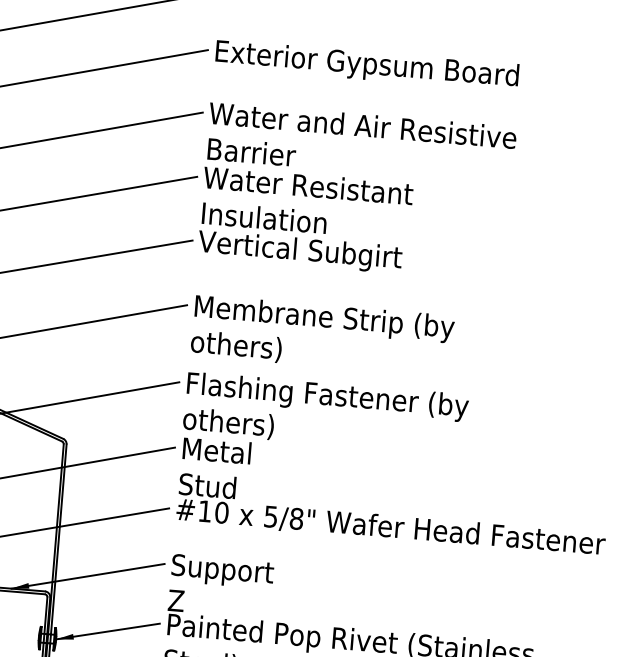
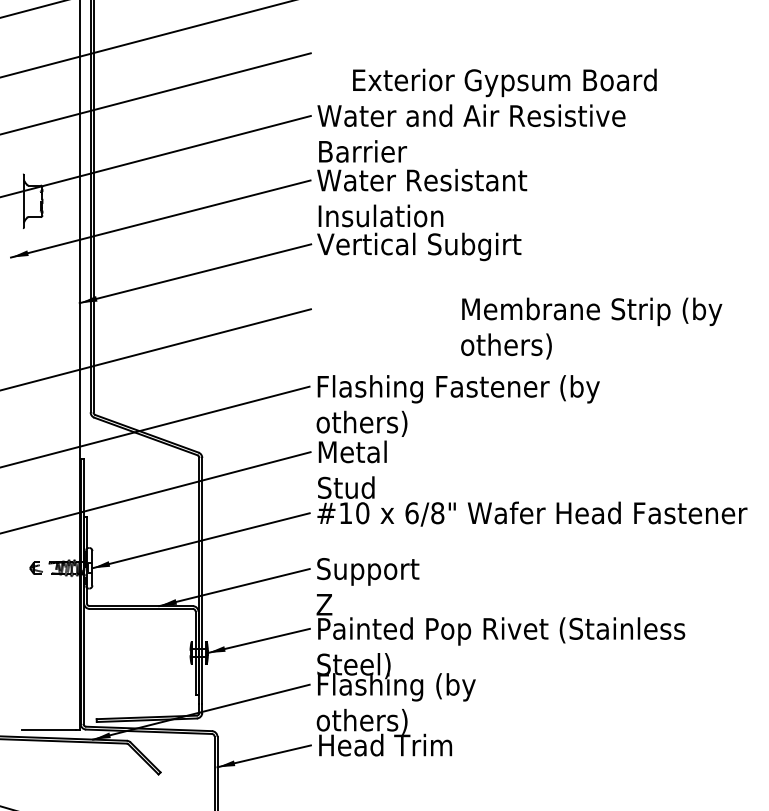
text: (366, 65) -> (504, 82), moved
text: (322, 335) -> (591, 328), moved
text: (270, 517) -> (411, 513), 5/8" -> 6/8"

